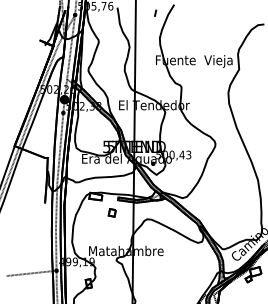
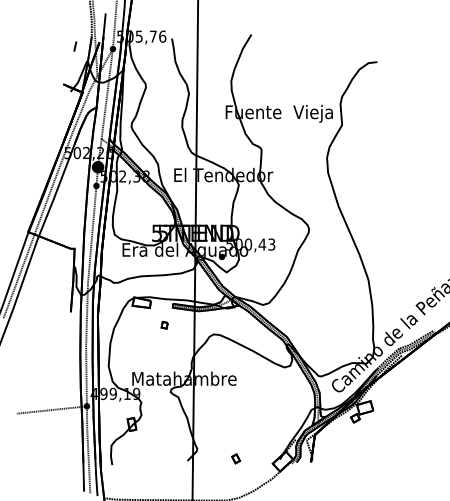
line: (155, 13) -> (75, 46), moved
part: (112, 212) -> (164, 324), size x0.62

